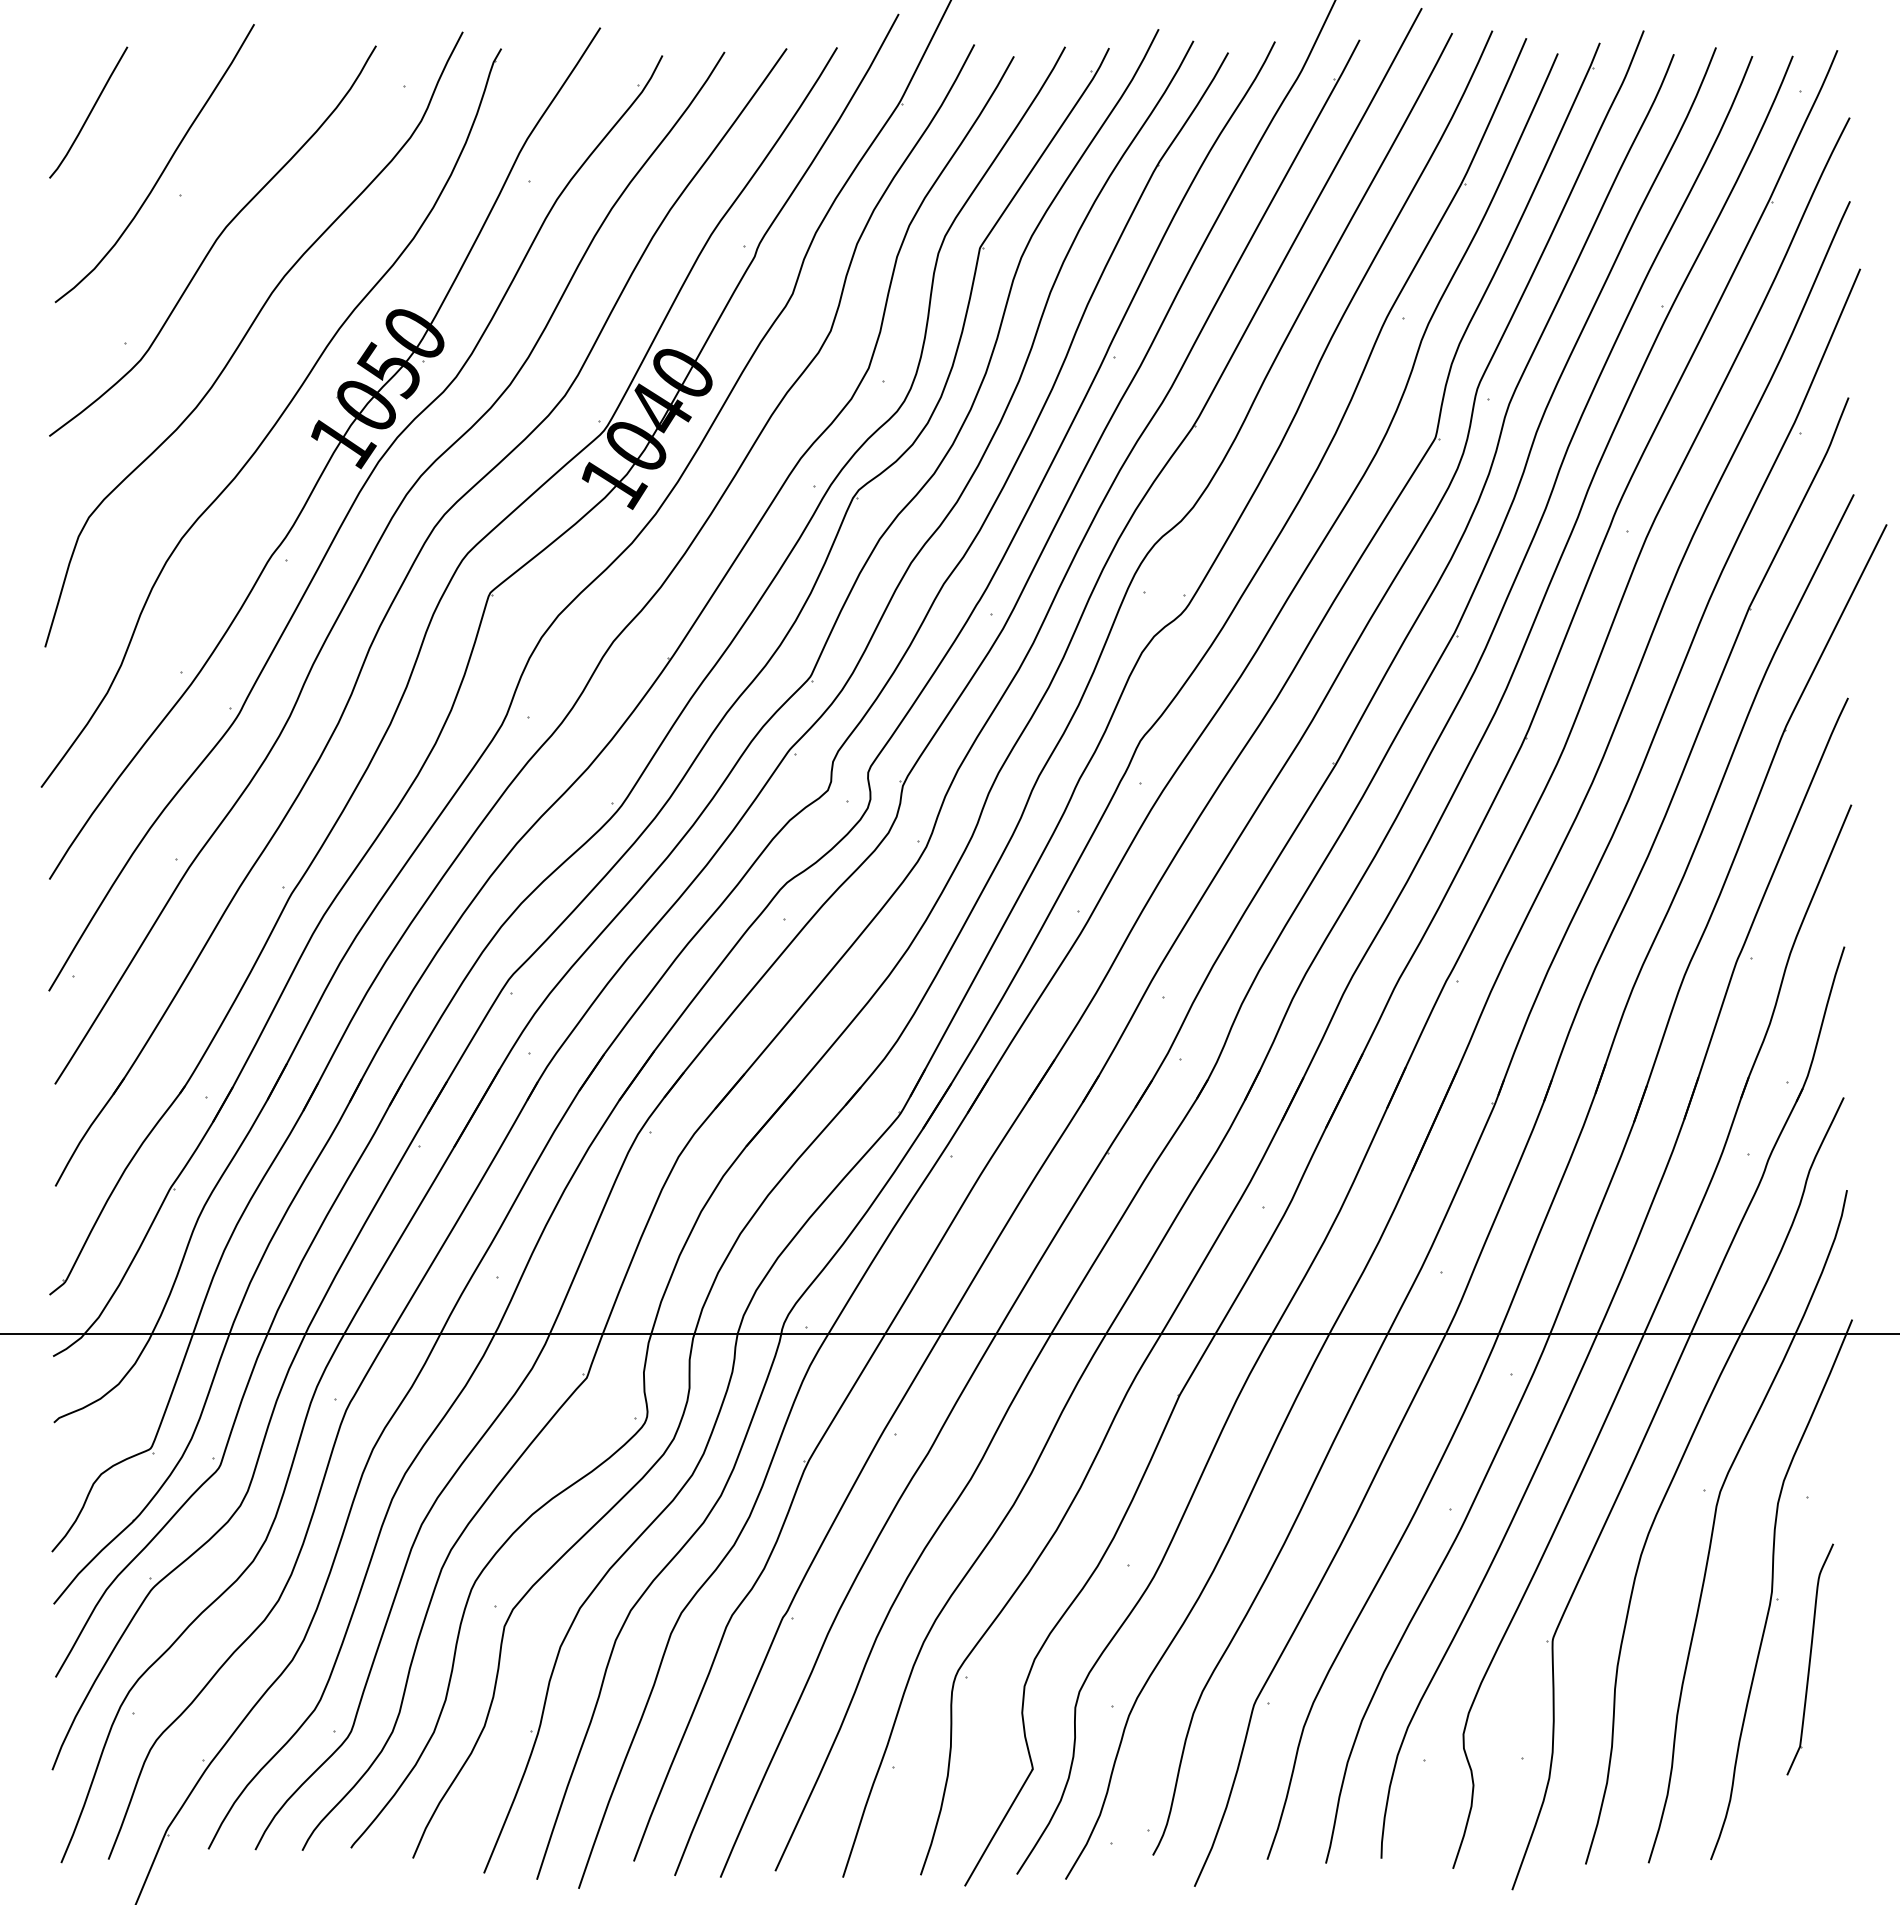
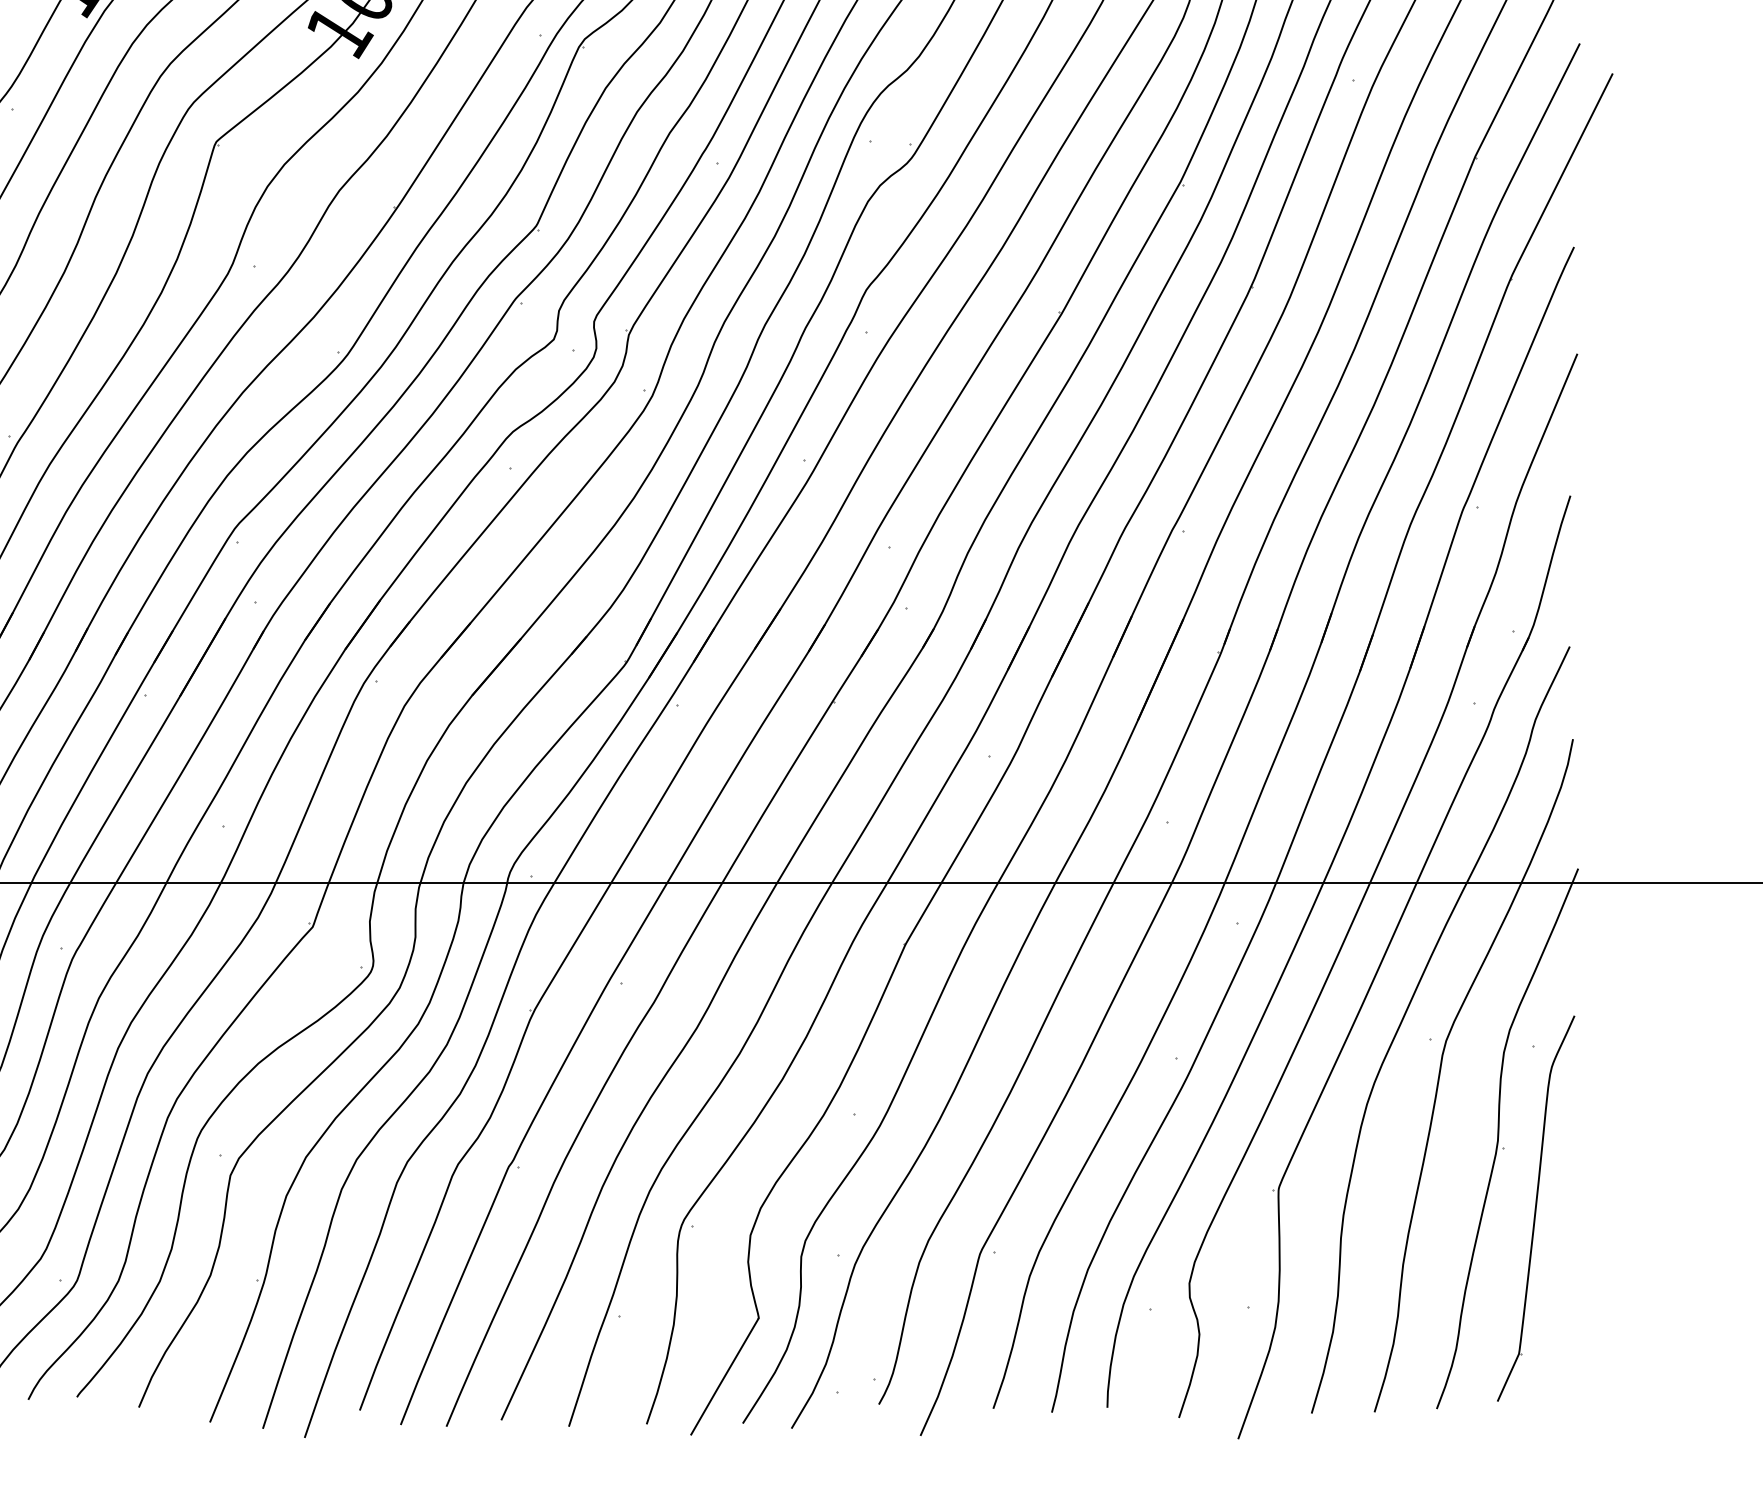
part: (1810, 1659) -> (1536, 1208), size x1.67

